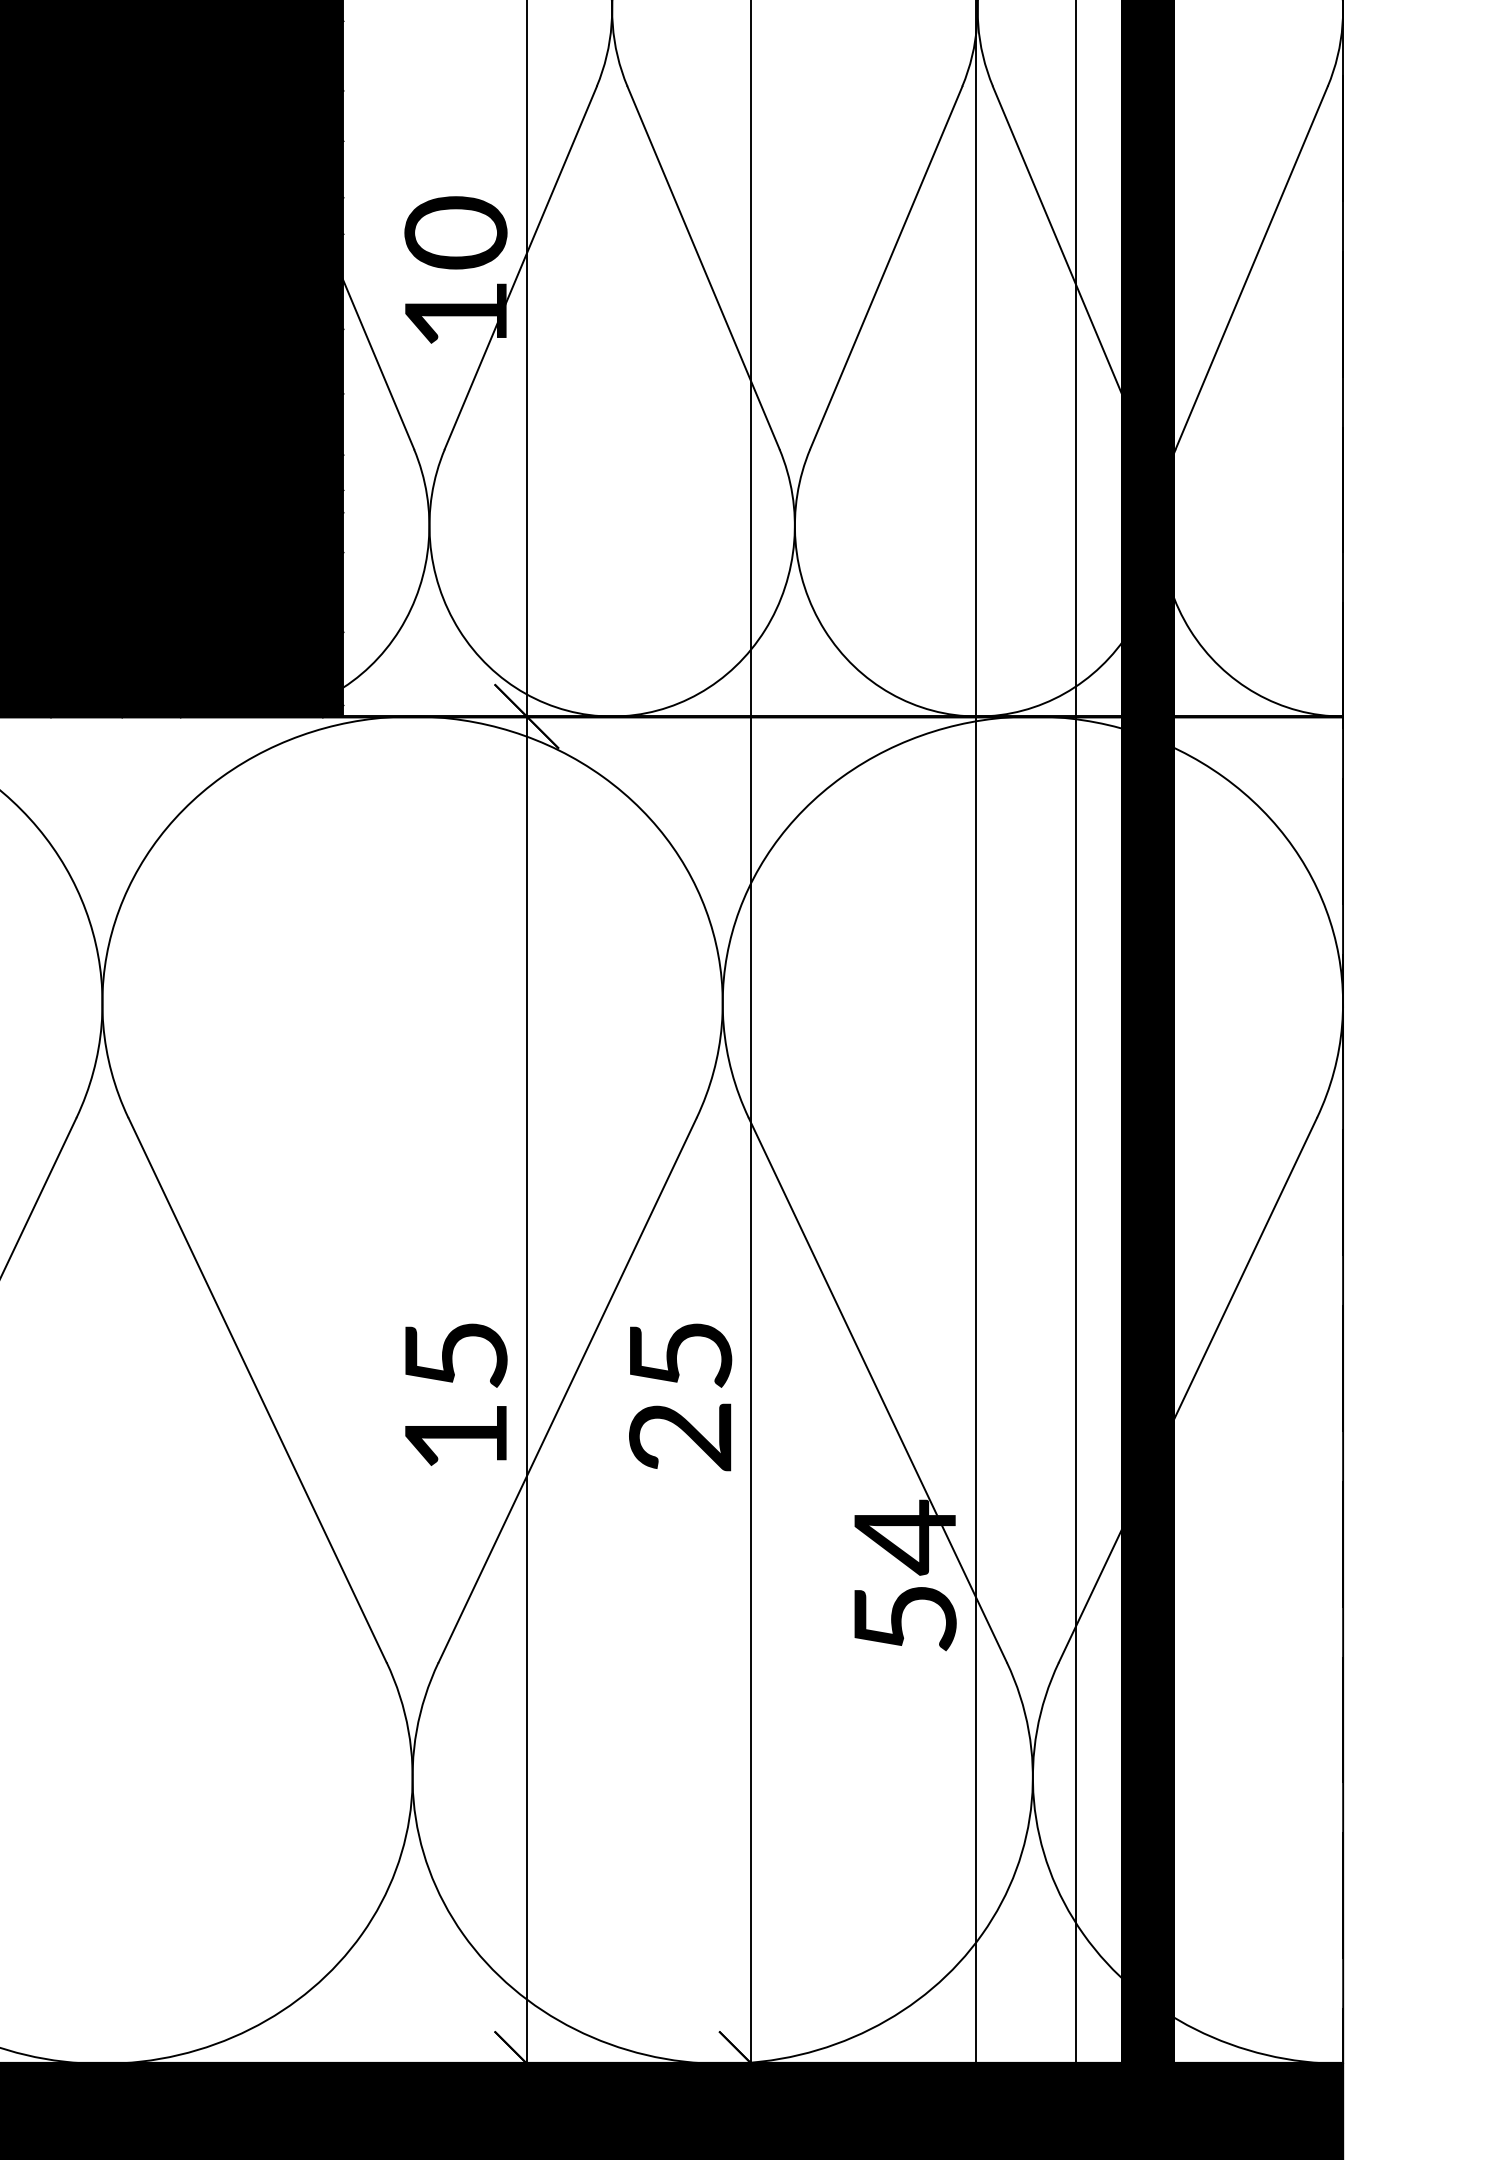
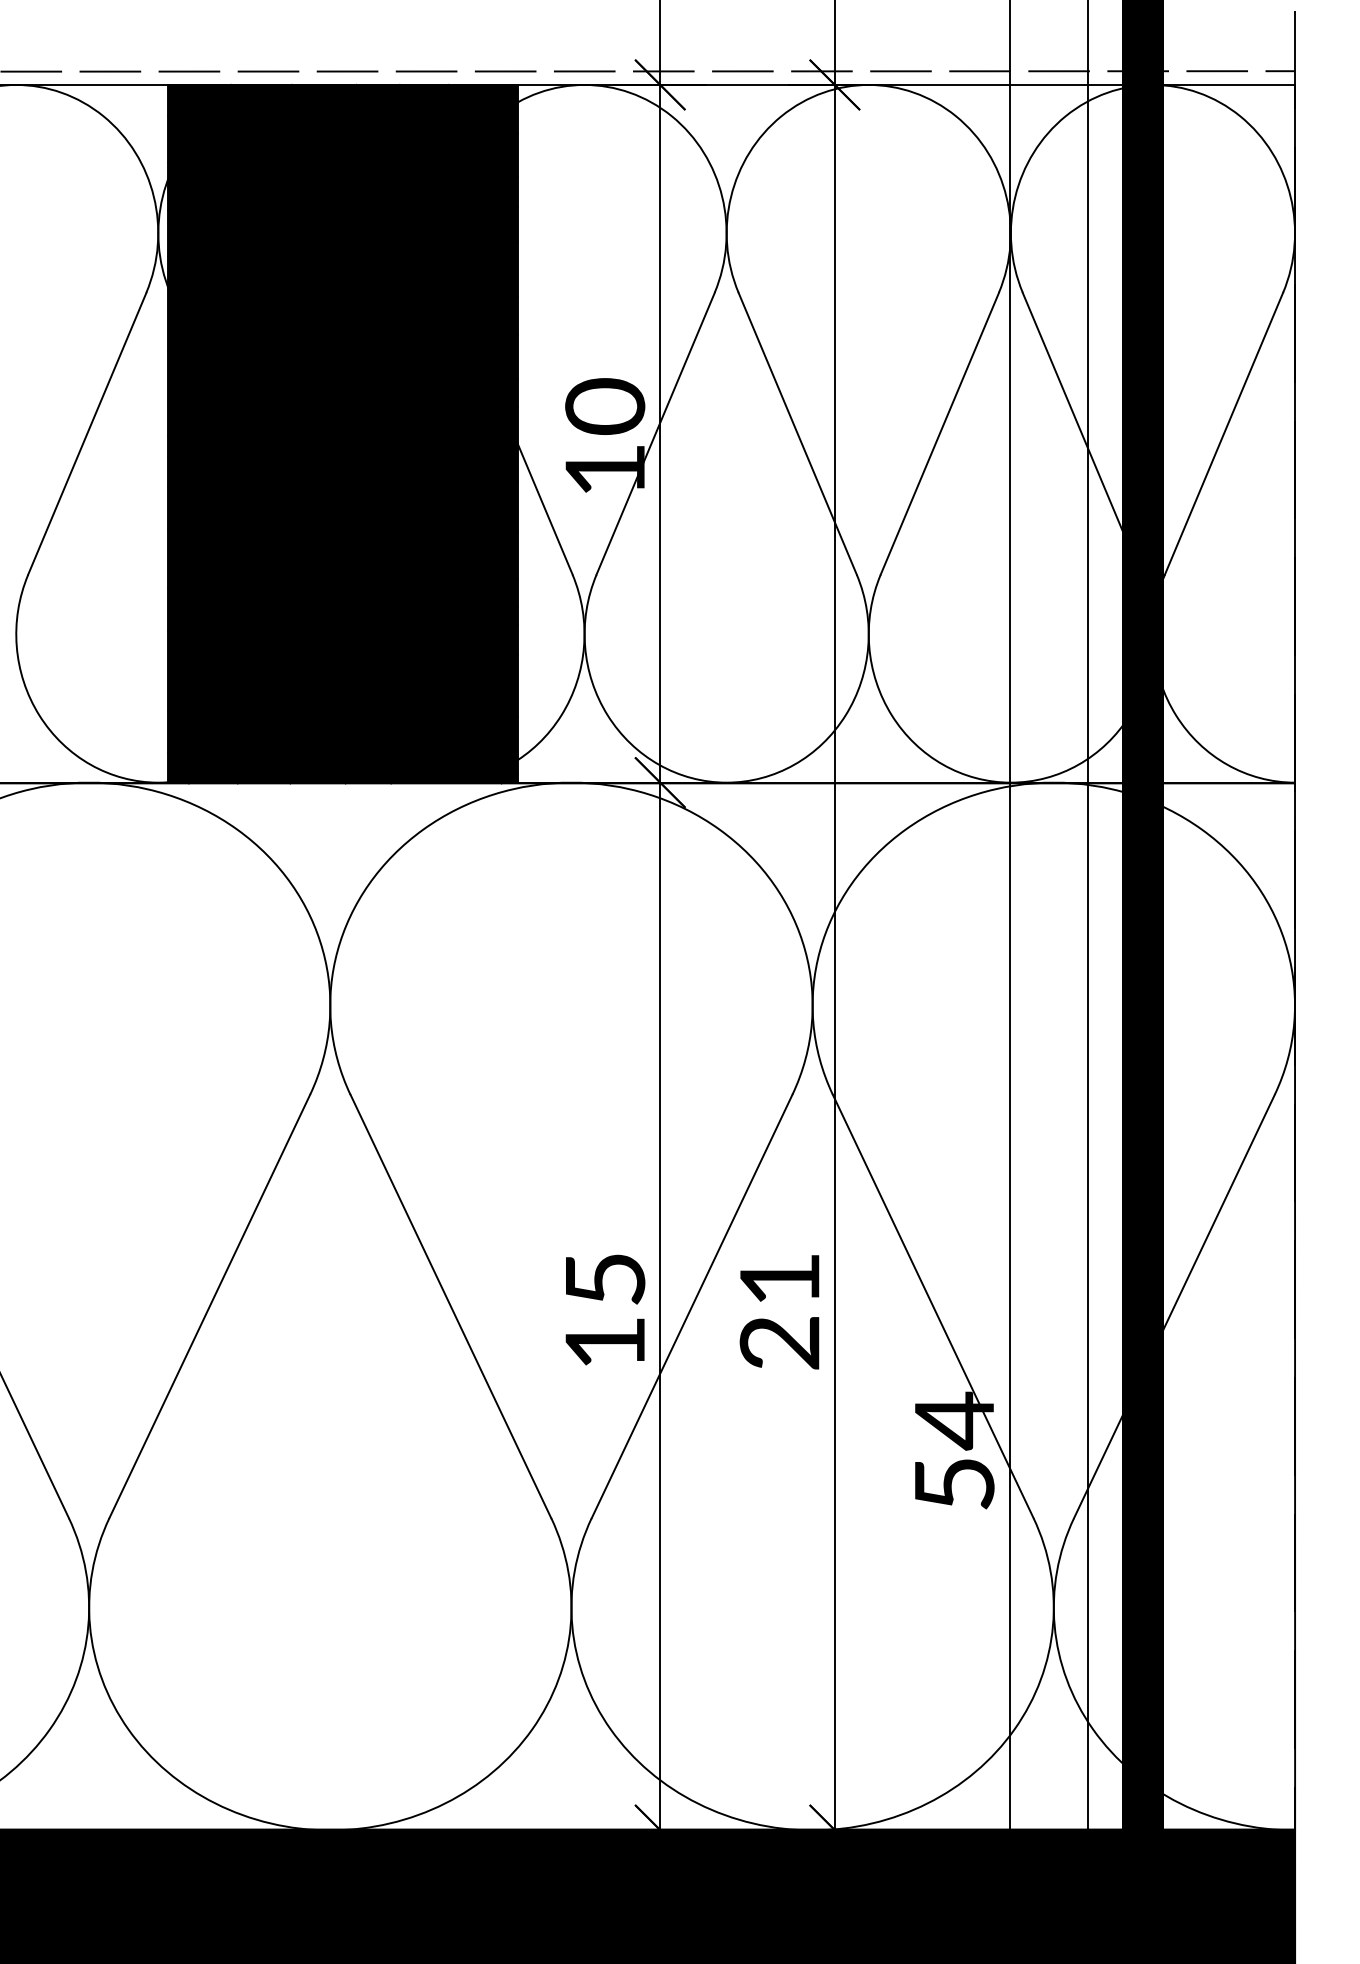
text: (680, 1355) -> (779, 1279), 25 -> 21

